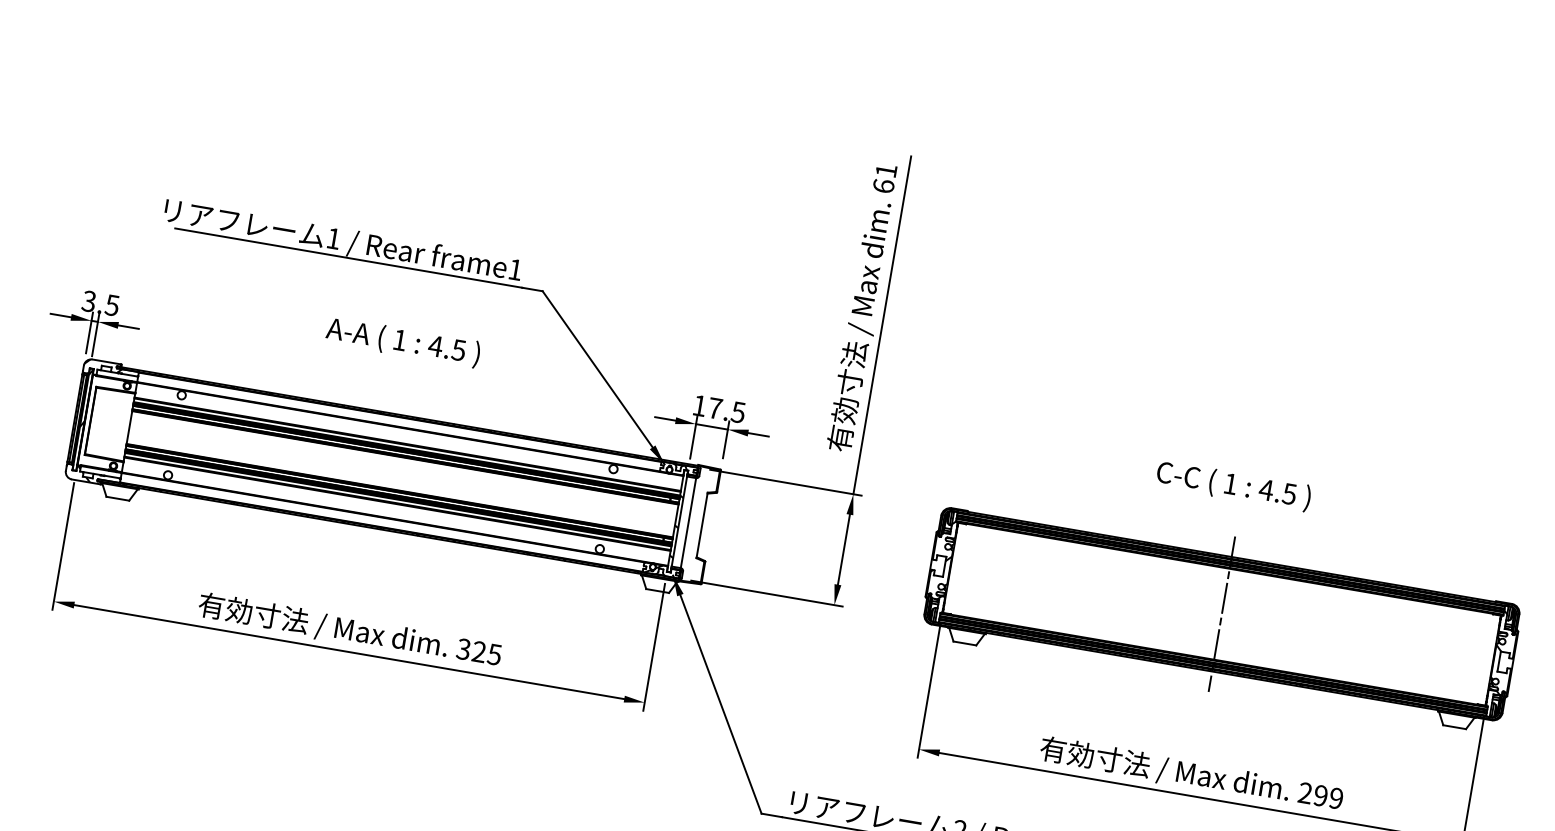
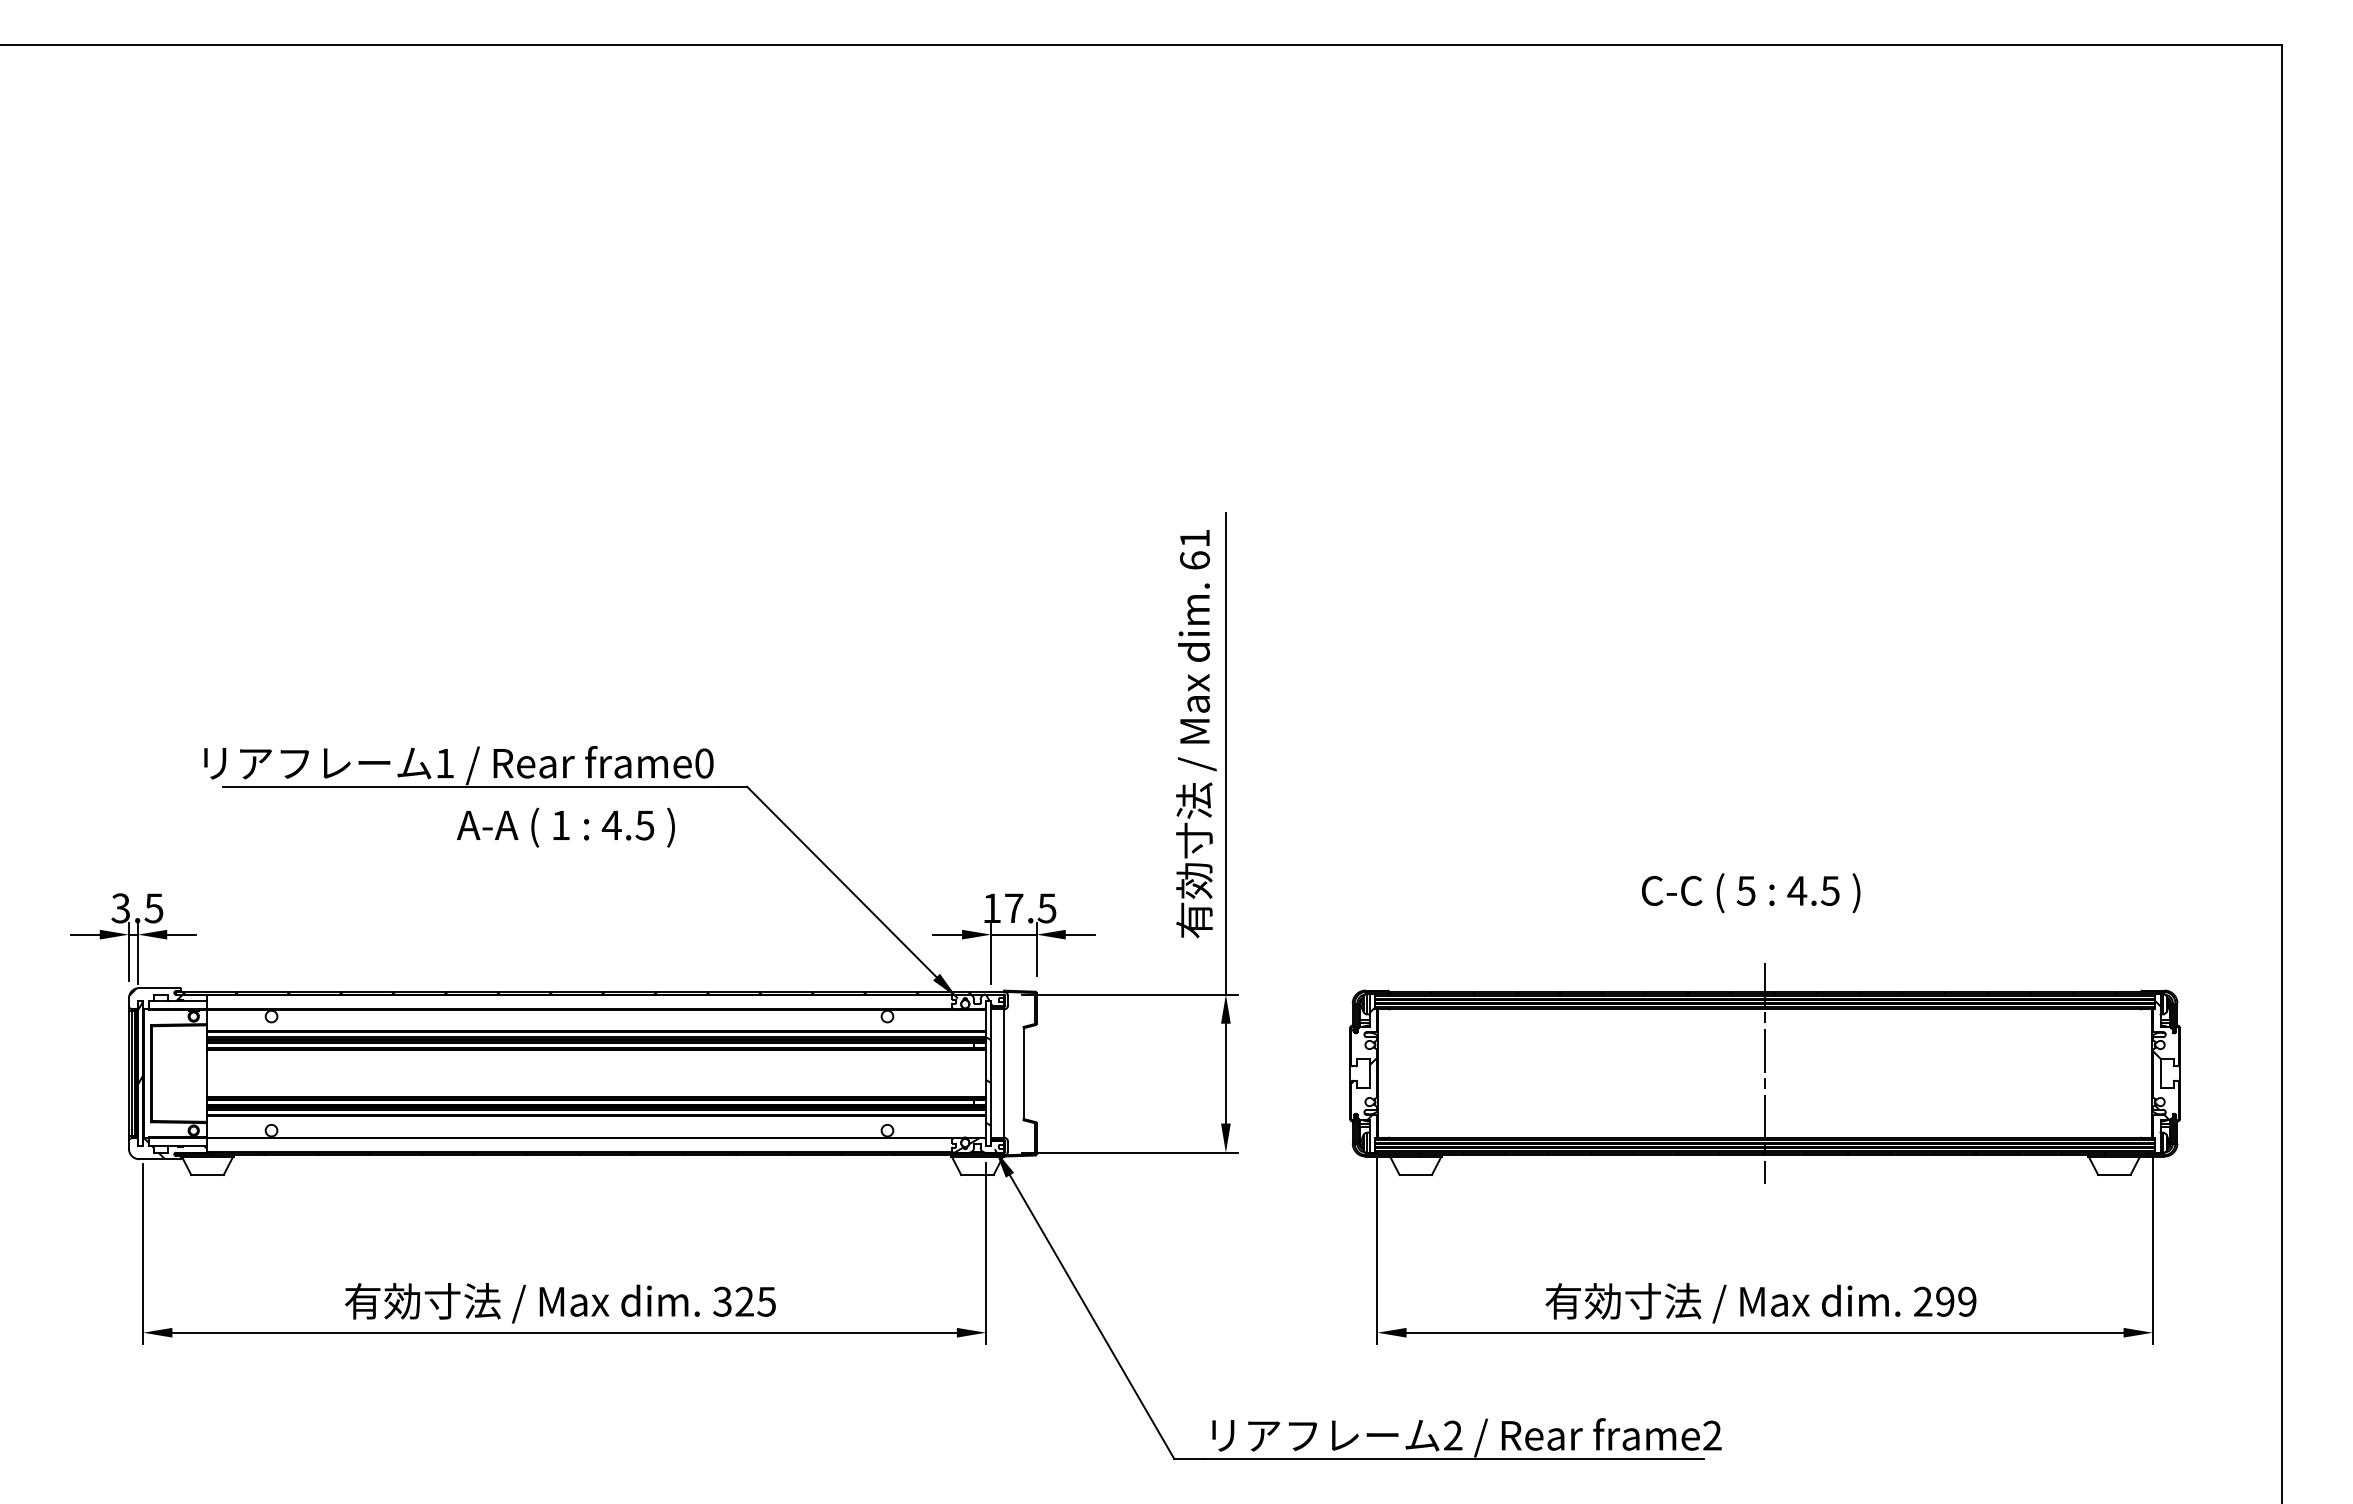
text: (515, 269) -> (704, 763), frame1 -> frame0
text: (402, 342) -> (565, 827), moved
text: (1230, 483) -> (1745, 890), 1 -> 5

